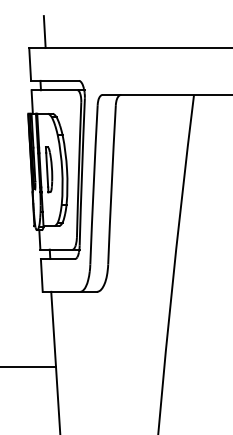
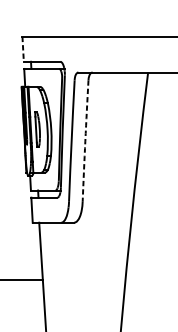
line: (44, 32) -> (34, 24), removed
line: (30, 64) -> (23, 49), solid -> dashed
arc: (111, 184) -> (85, 140), solid -> dashed

